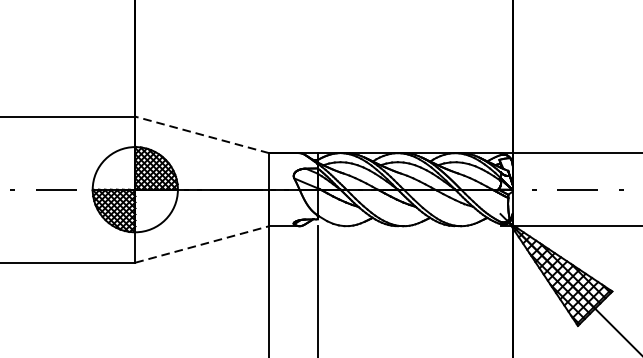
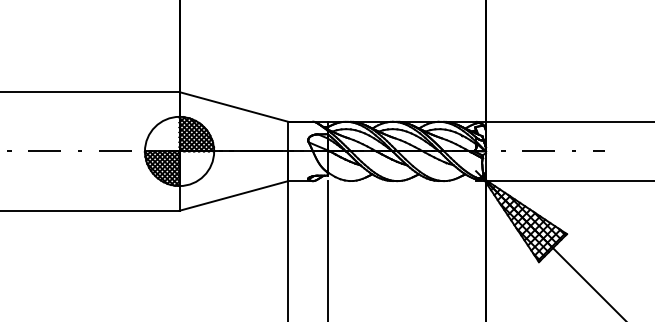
line: (201, 134) -> (233, 106), dashed -> solid
line: (202, 243) -> (234, 195), dashed -> solid

